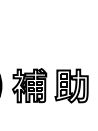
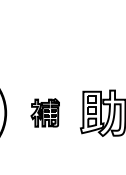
part: (29, 85) -> (44, 112), size x0.6

